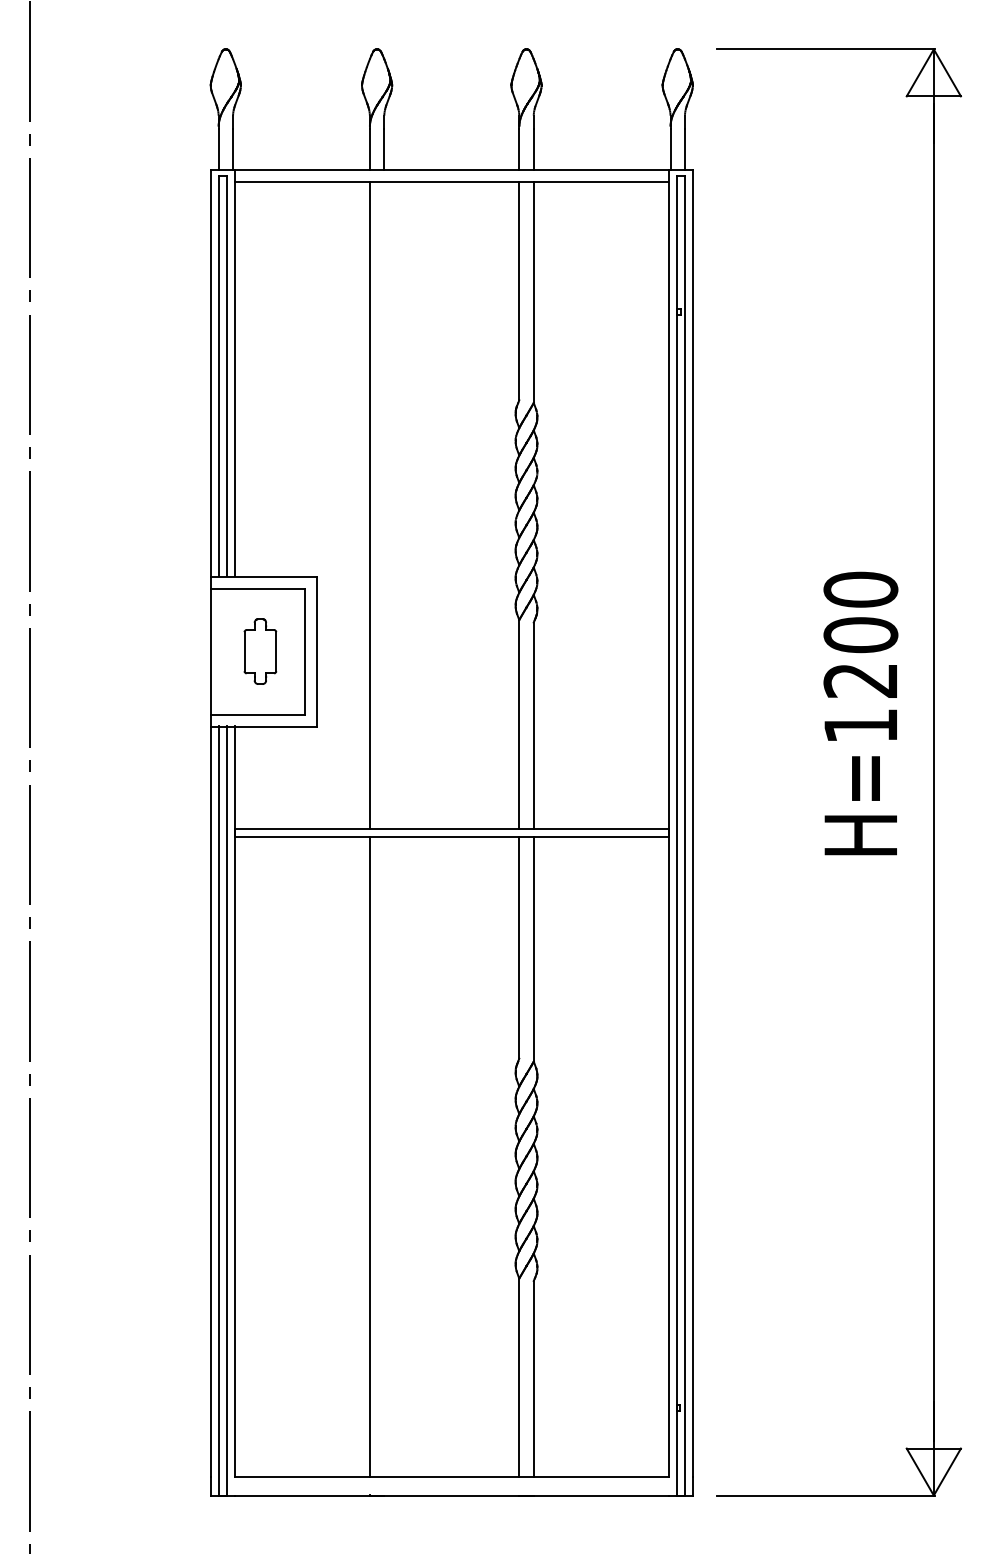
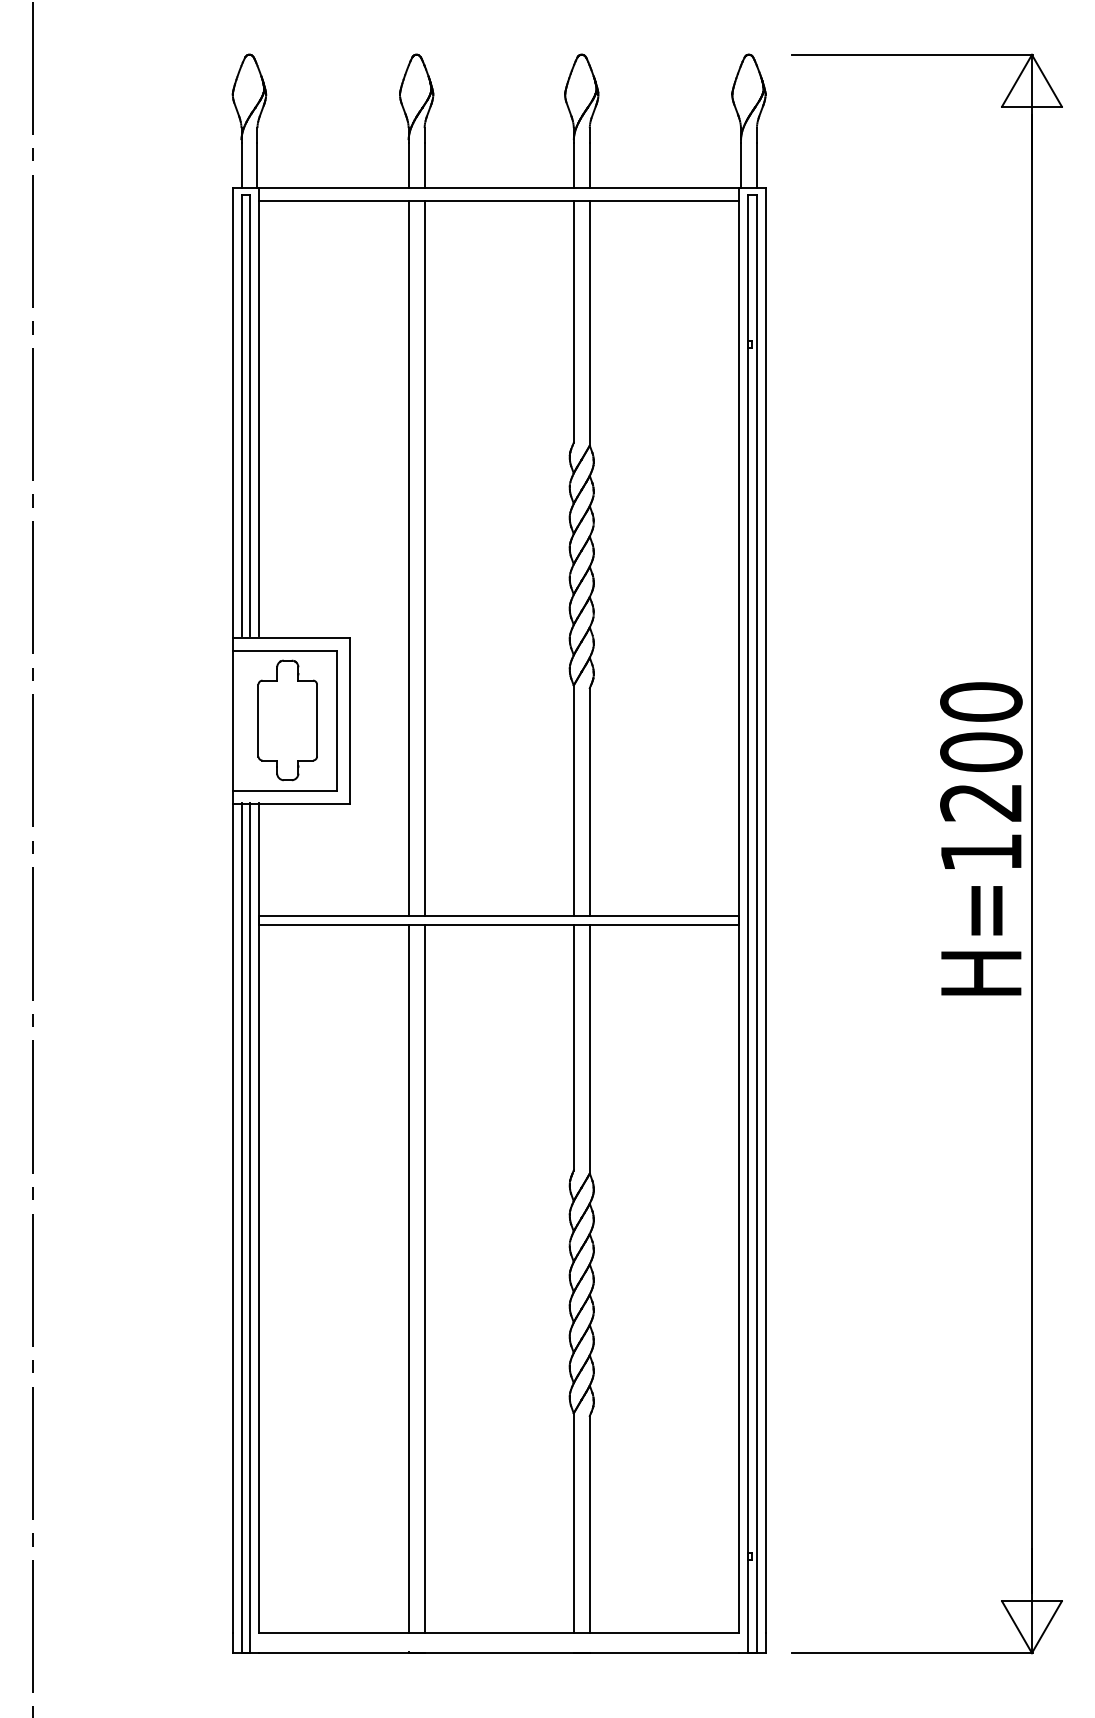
line: (384, 505) -> (424, 558), added
part: (260, 651) -> (287, 720), size x1.67
text: (861, 713) -> (981, 838), moved
line: (384, 1156) -> (424, 1278), added

